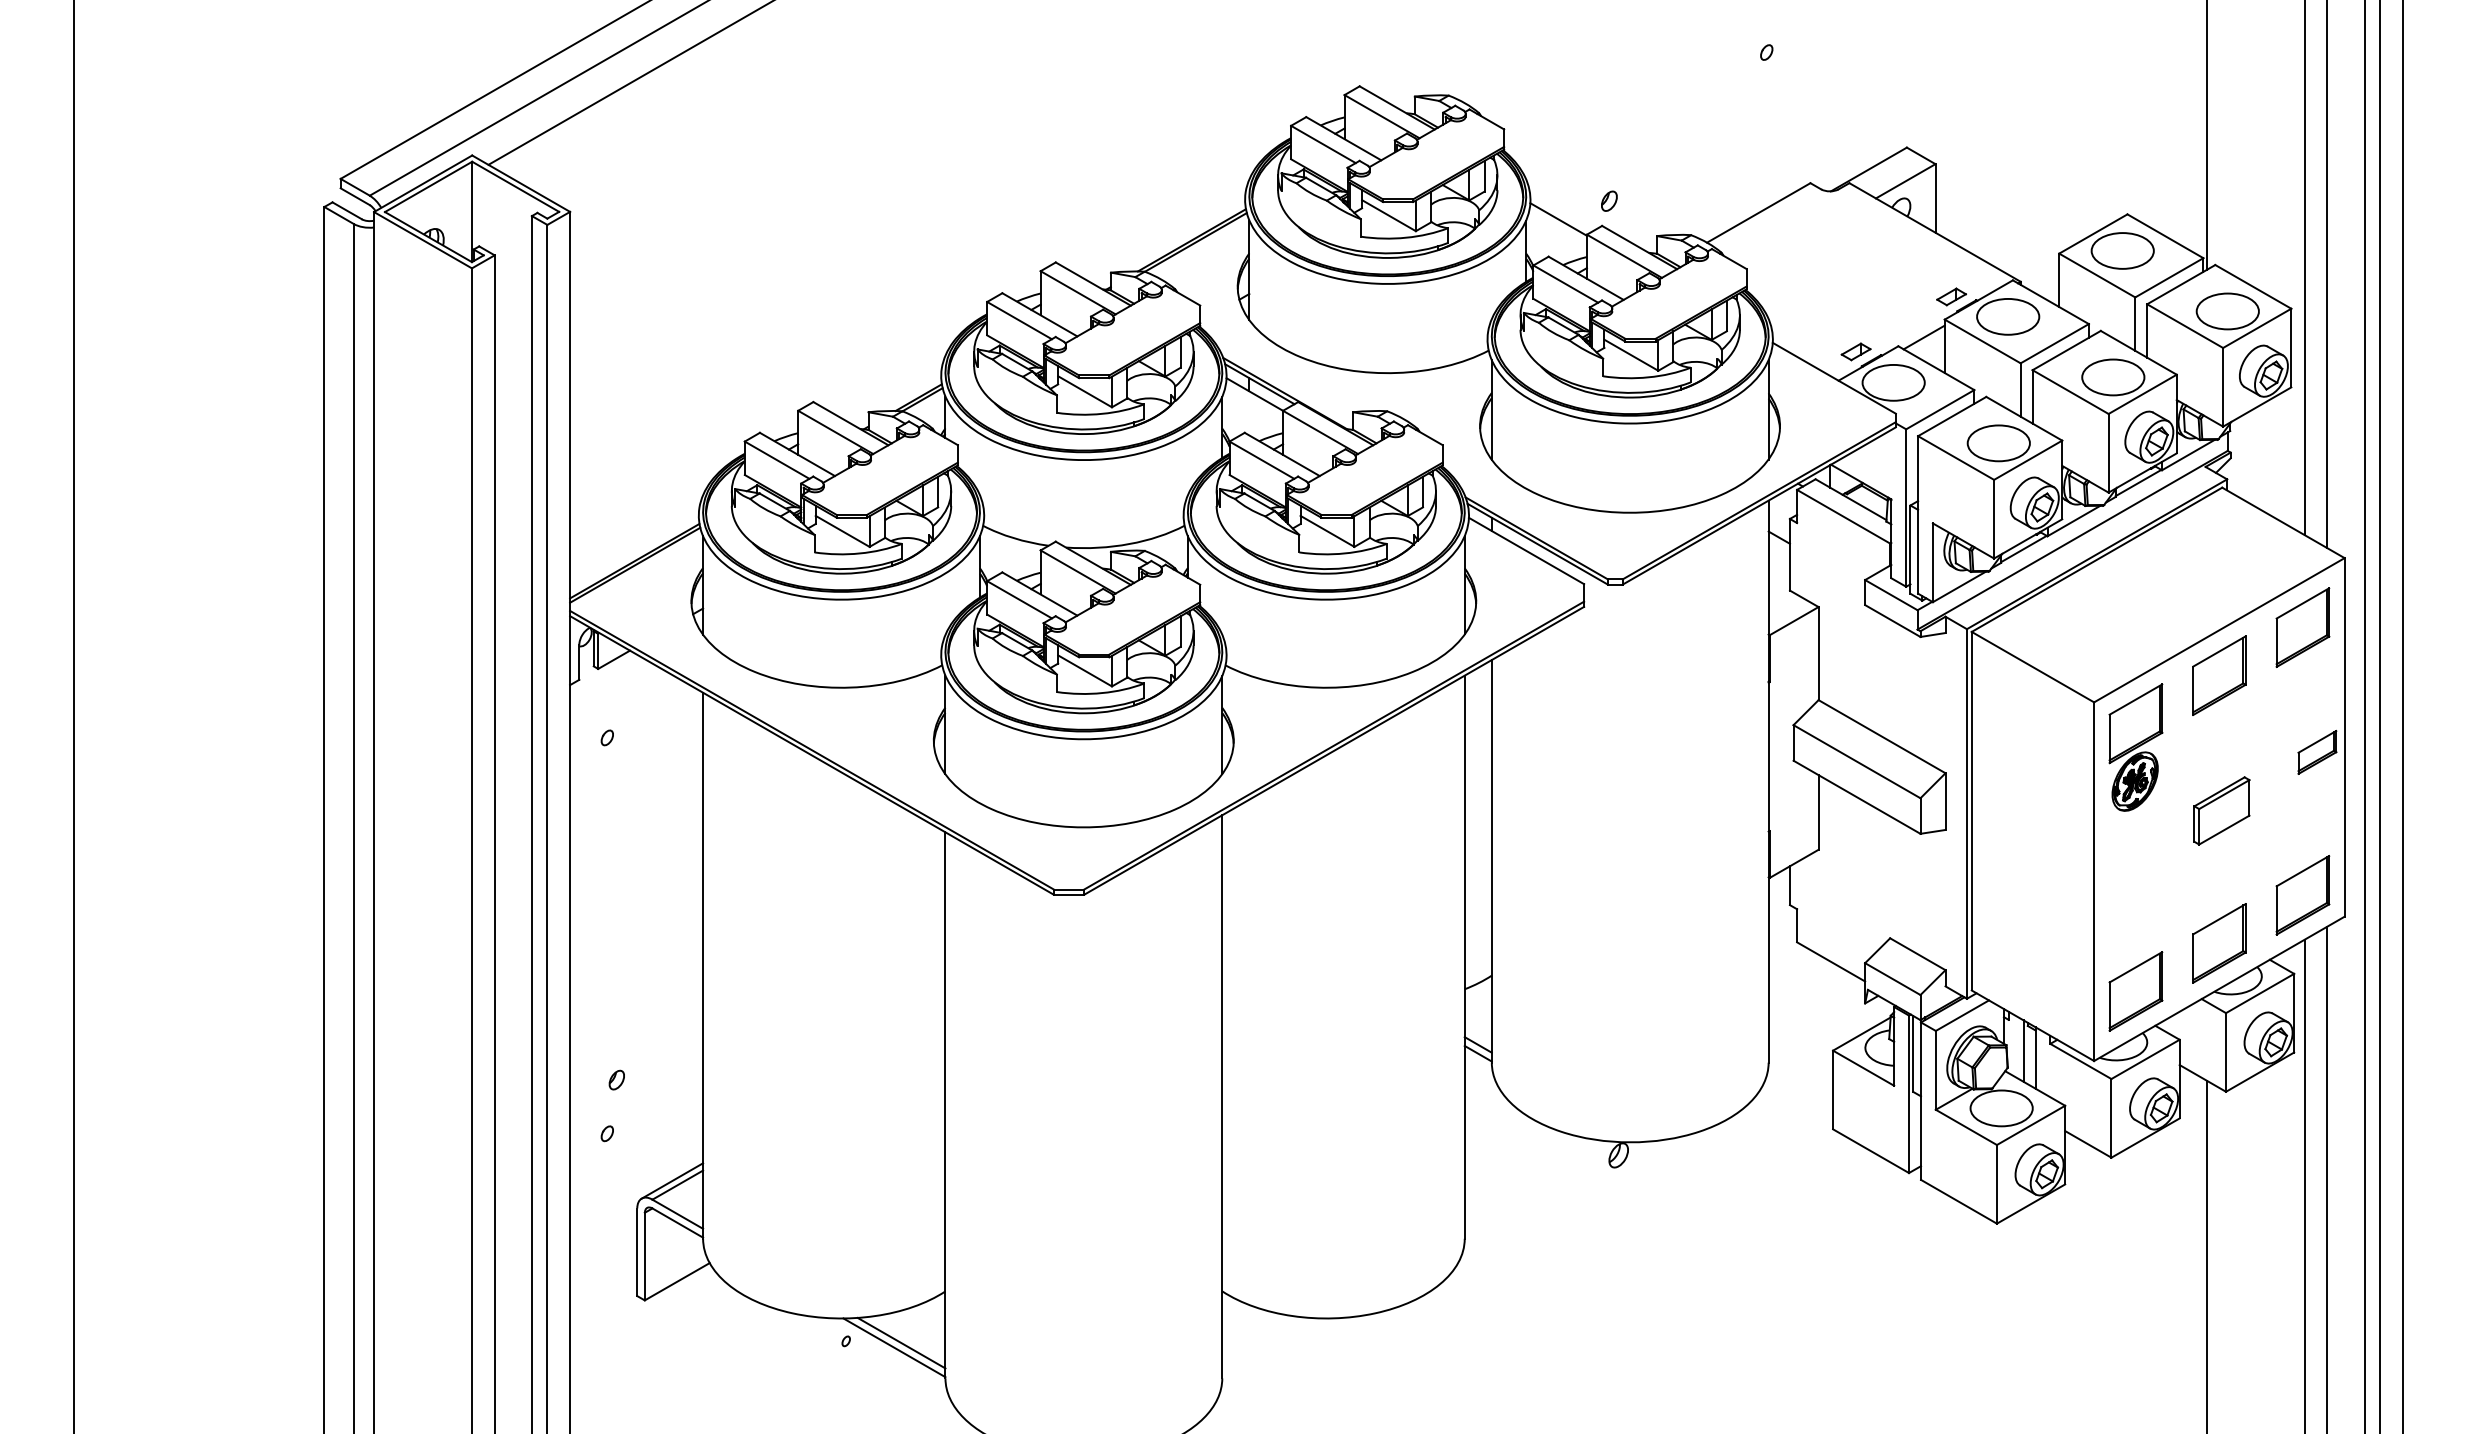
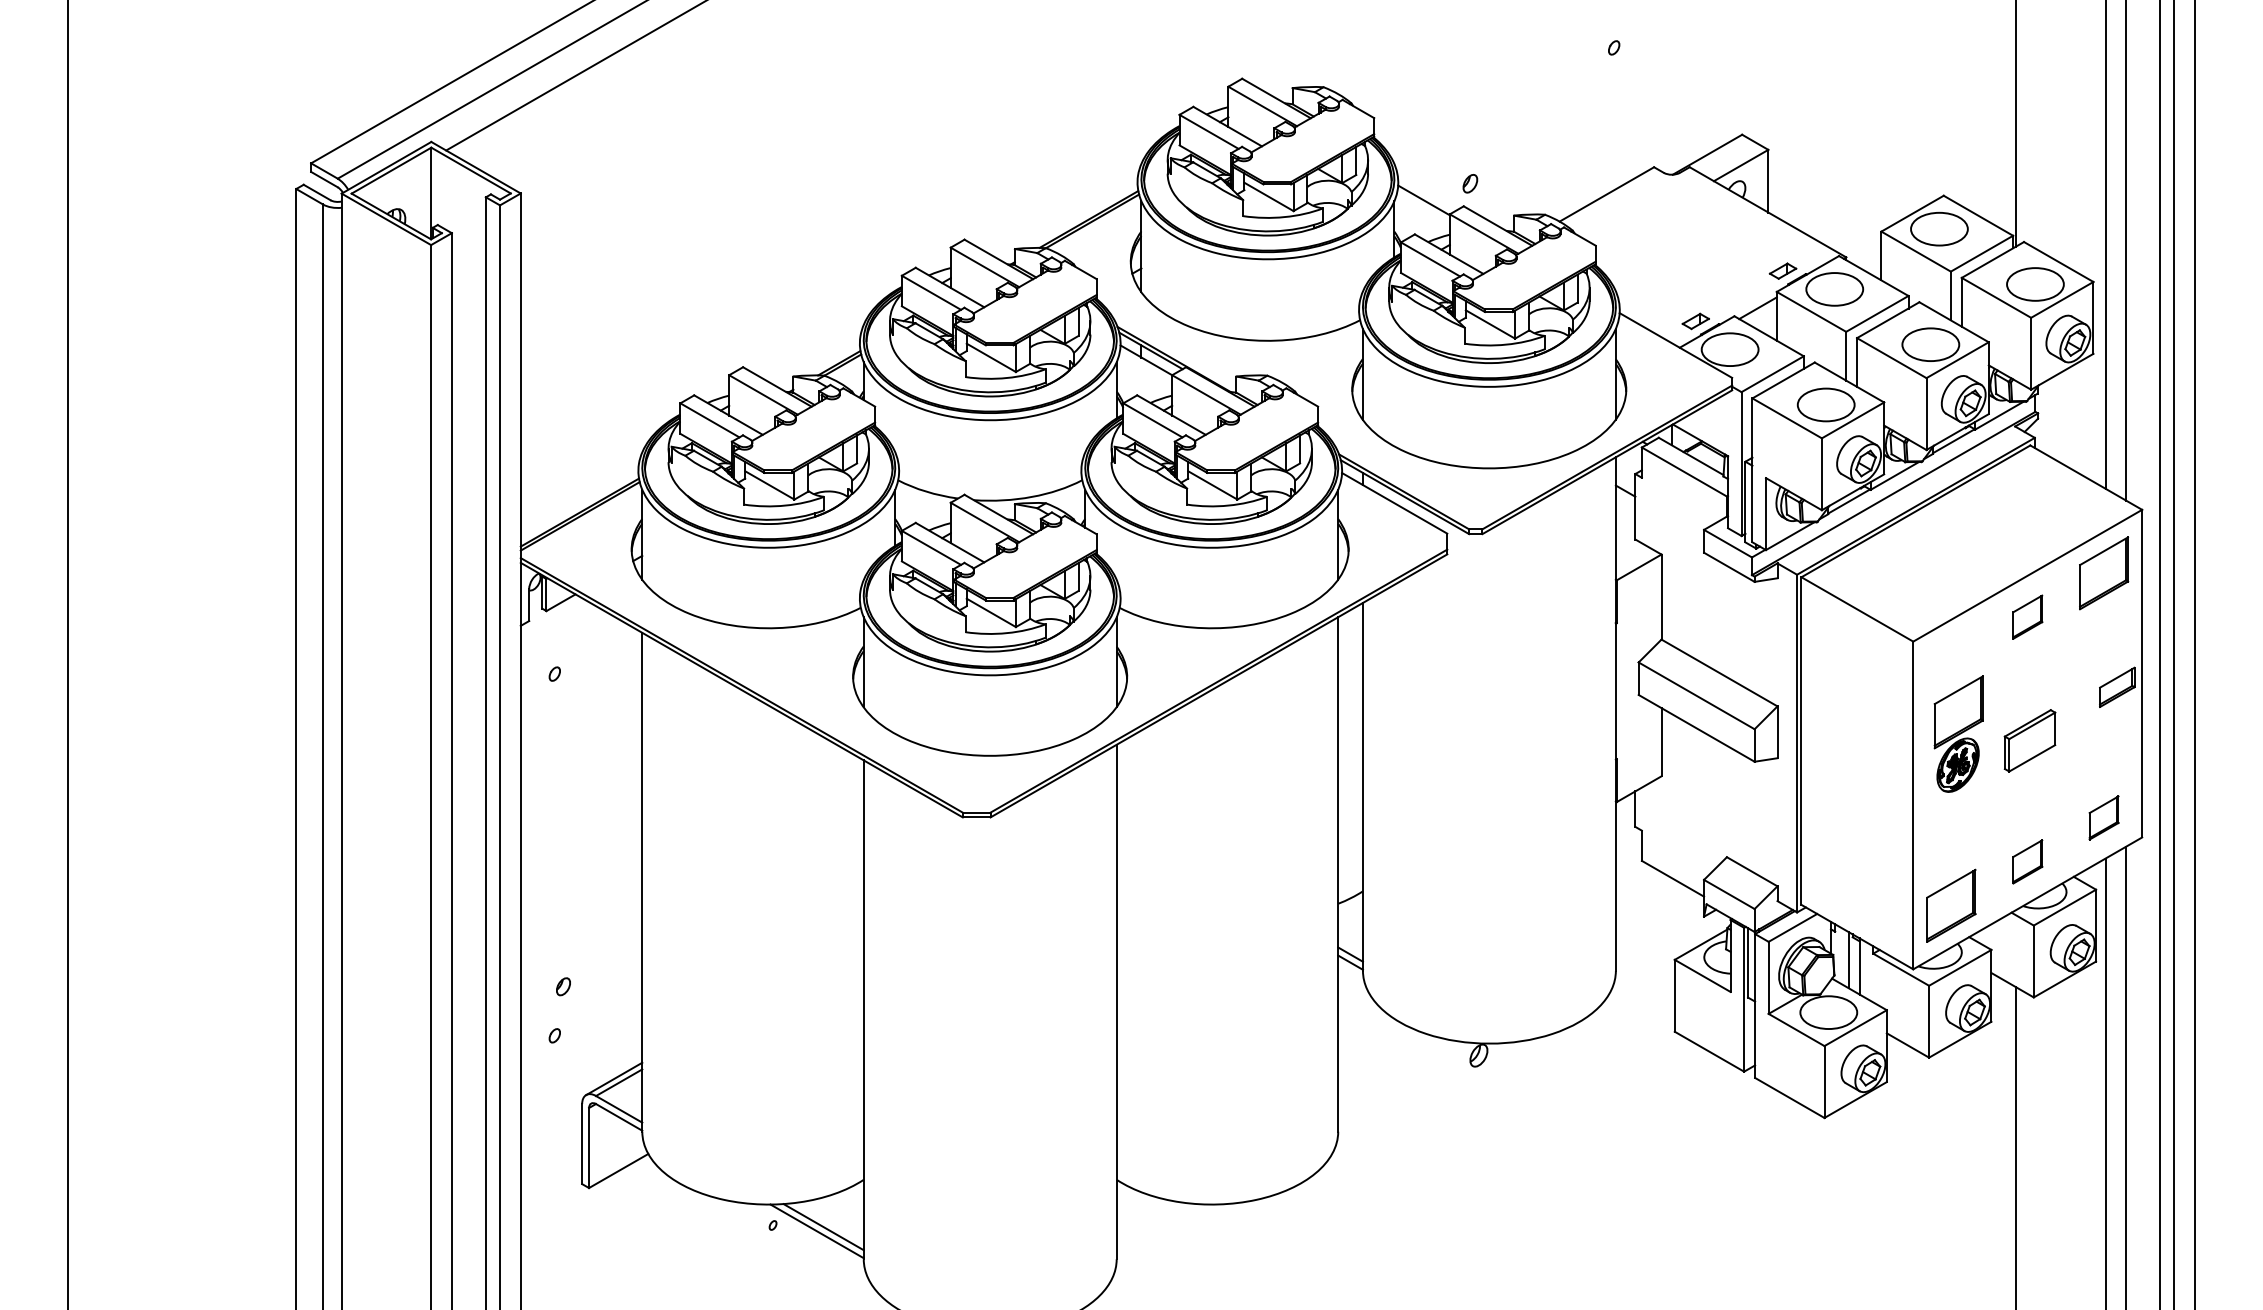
part: (2219, 675) -> (2027, 617), size x0.6
part: (2135, 747) -> (1958, 734), moved
part: (2302, 895) -> (2103, 818), size x0.6
part: (2219, 943) -> (2027, 861), size x0.6

